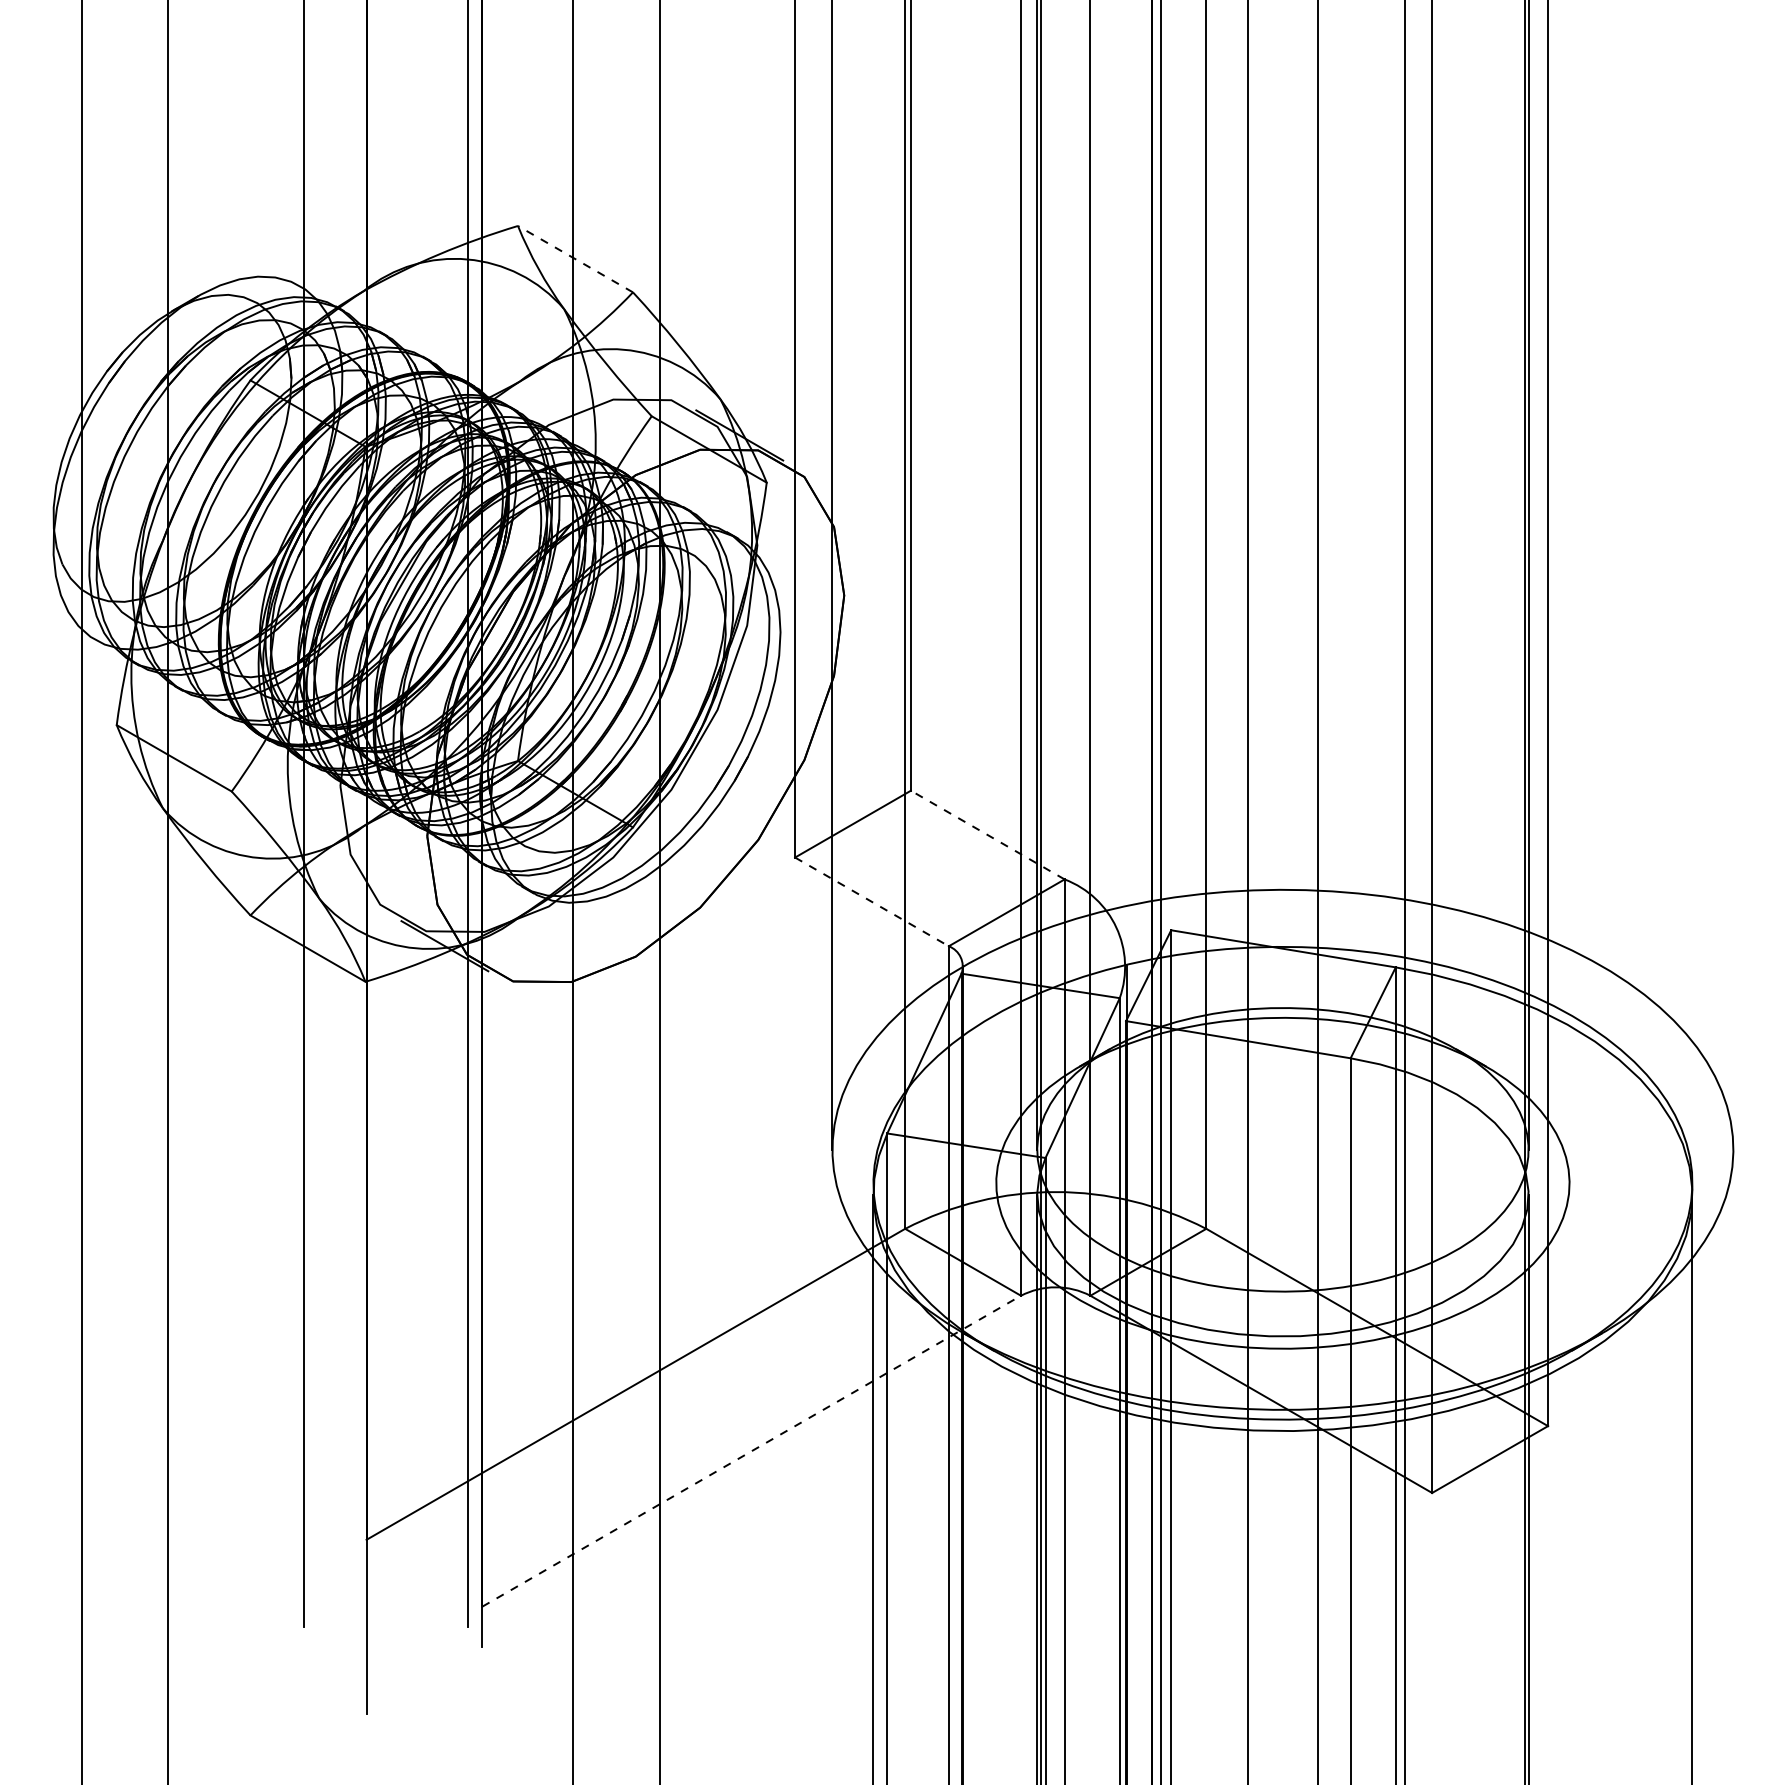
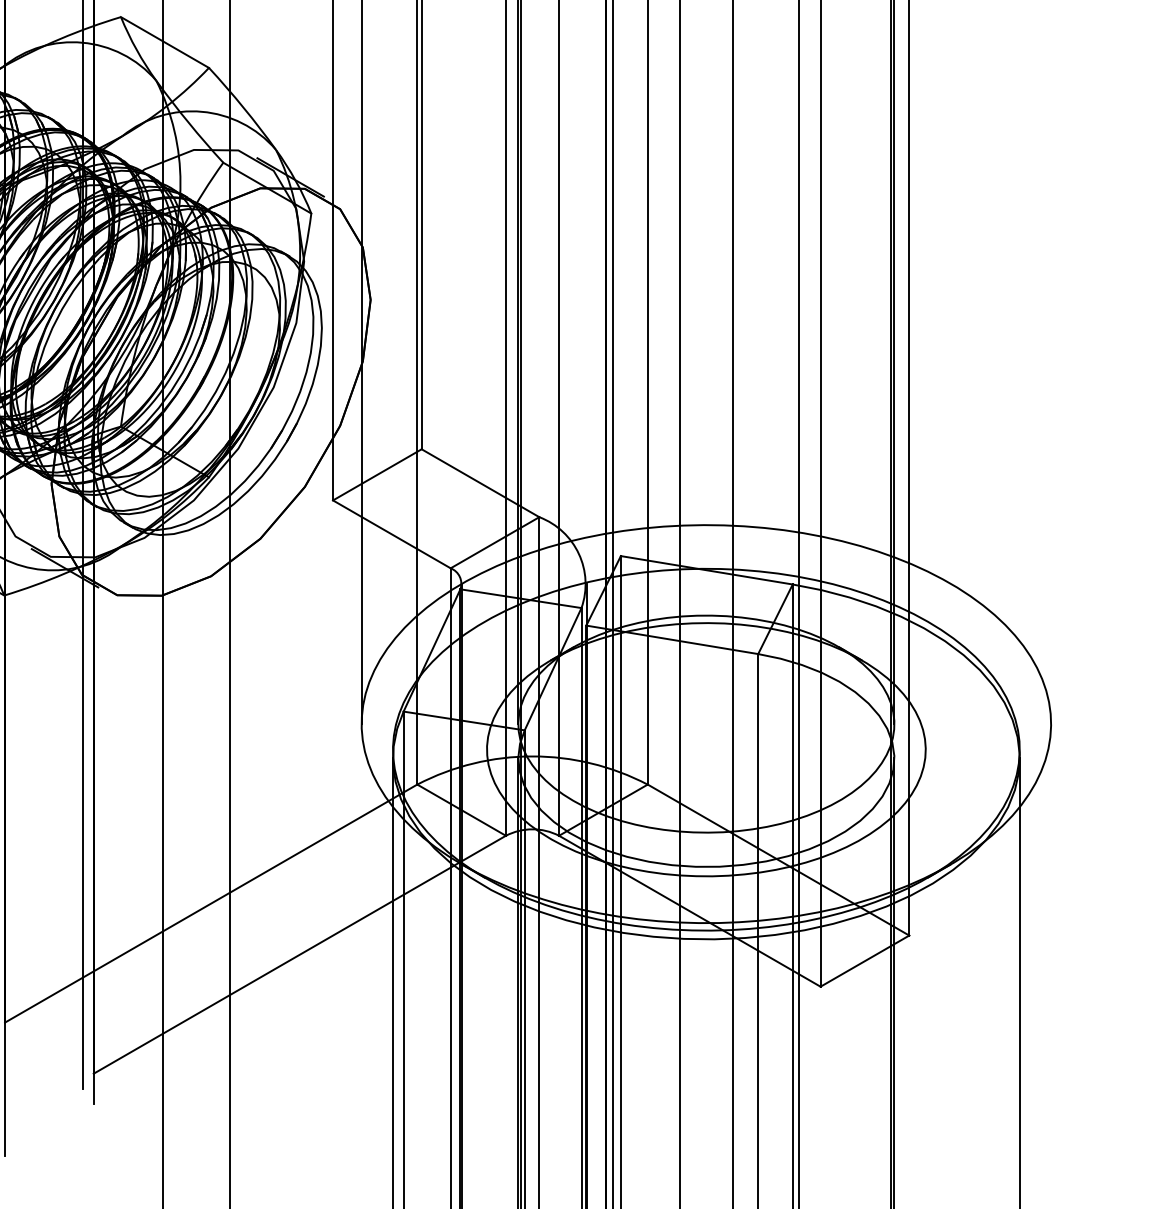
line: (575, 258) -> (164, 41), dashed -> solid
line: (987, 835) -> (480, 483), dashed -> solid
line: (871, 901) -> (391, 534), dashed -> solid
line: (751, 1451) -> (299, 954), dashed -> solid

